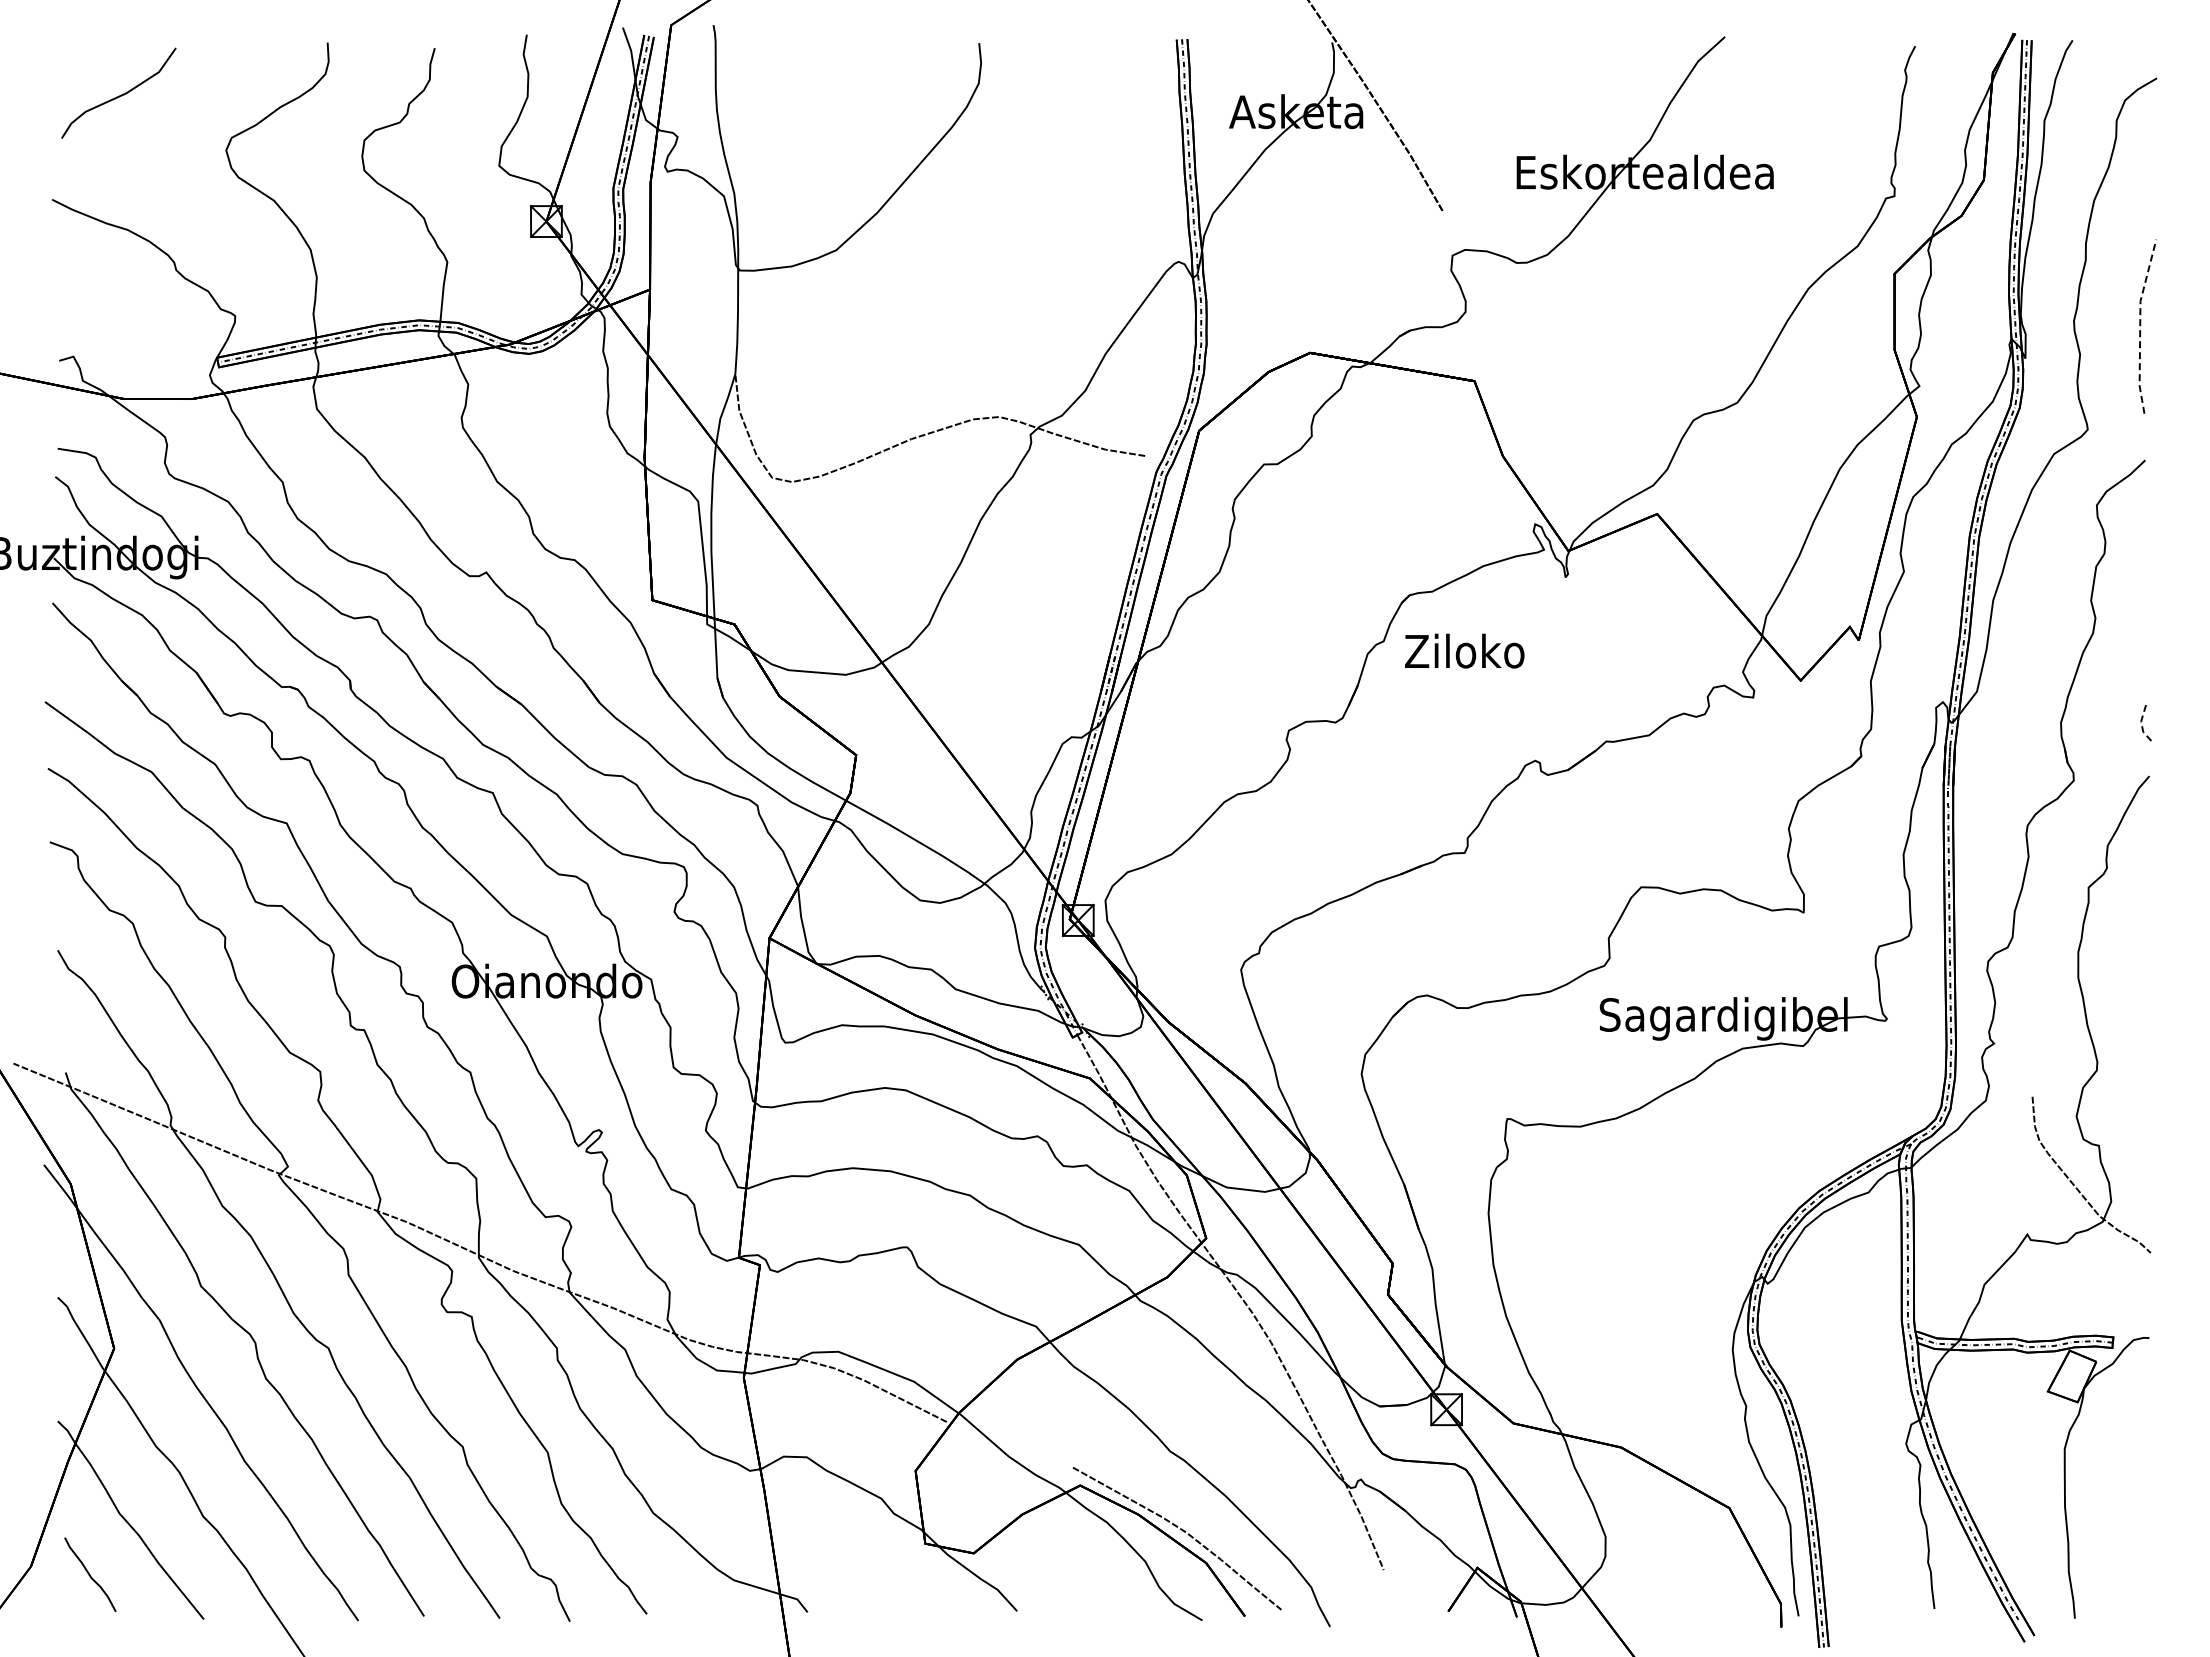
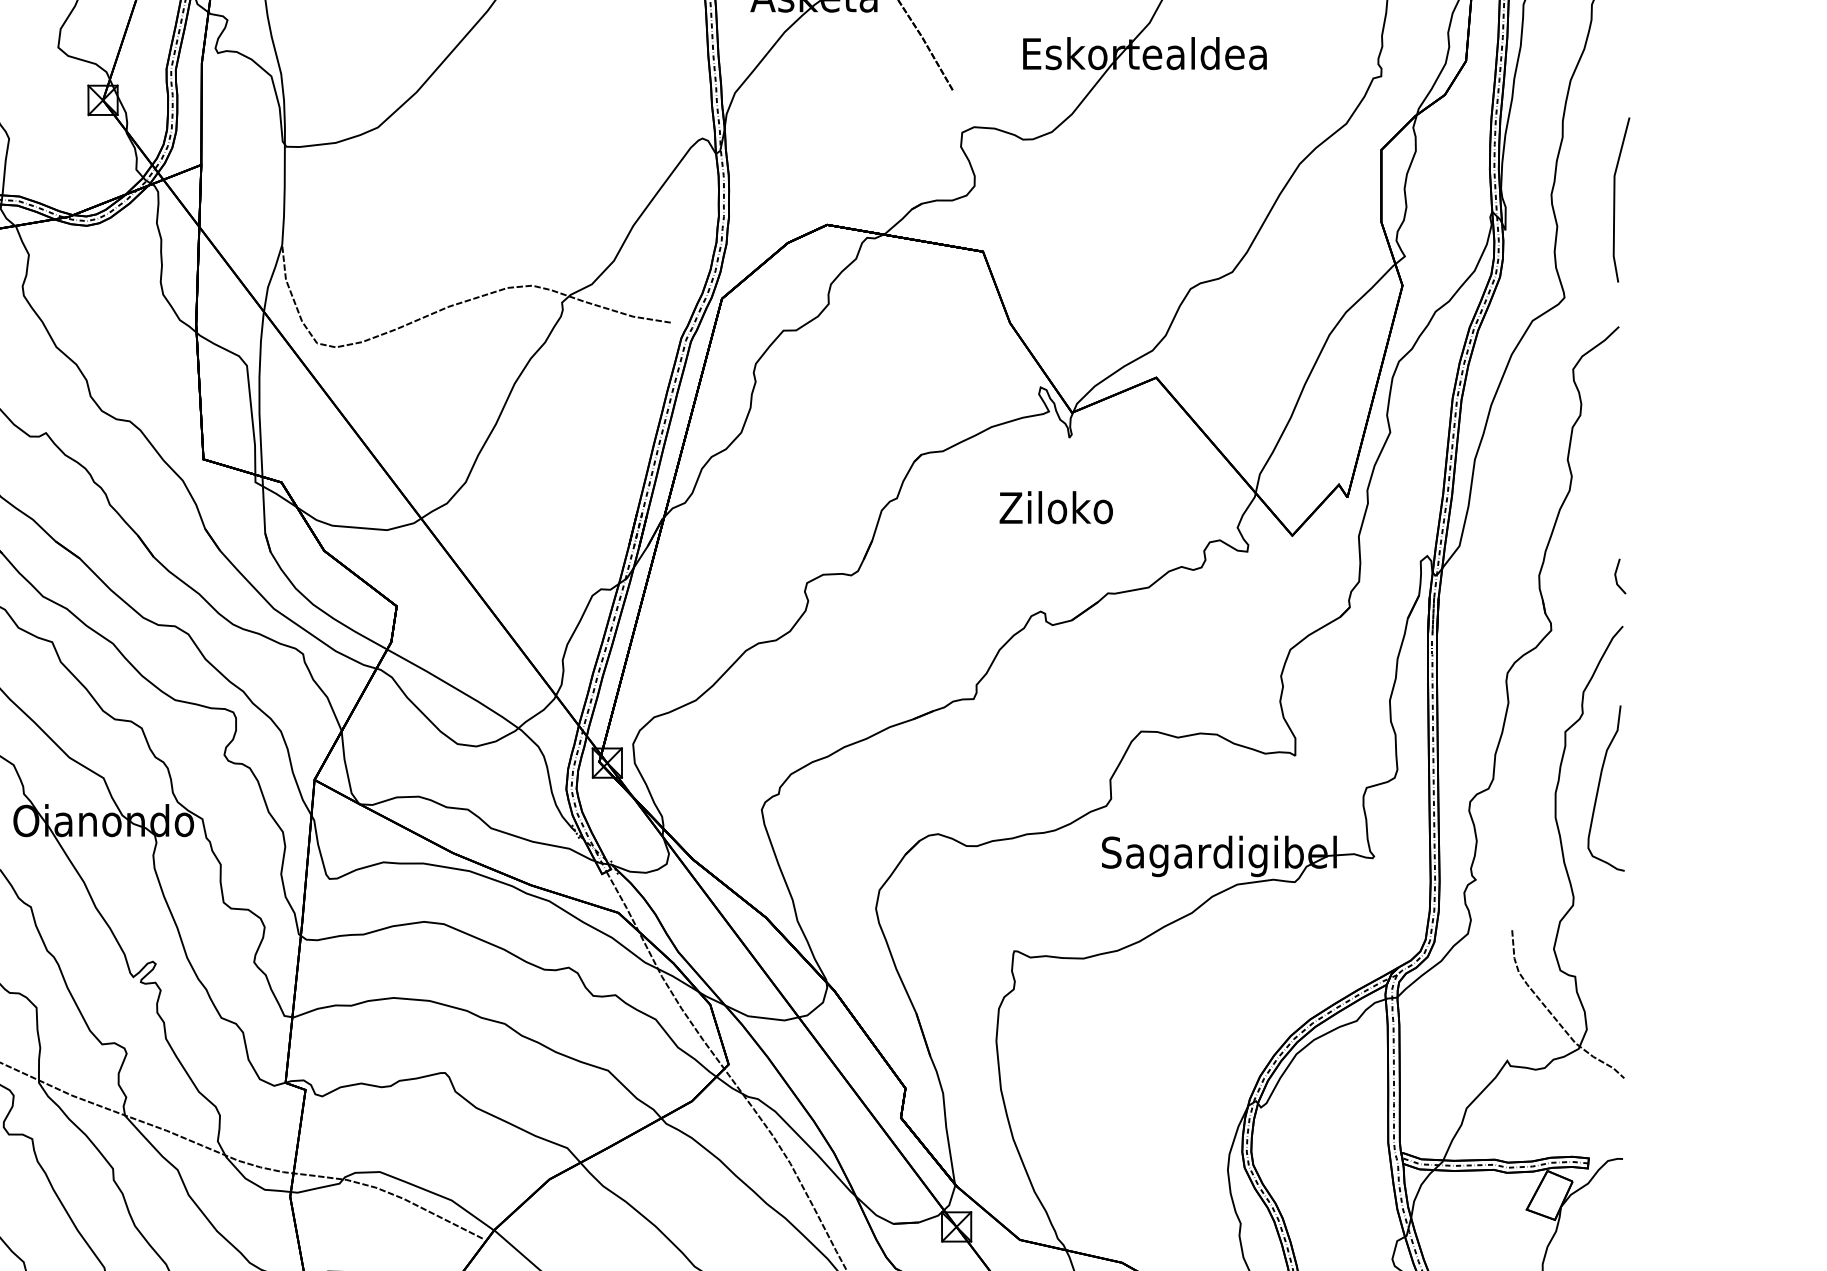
line: (2140, 326) -> (1614, 199), dashed -> solid
text: (1464, 650) -> (1056, 507), moved
line: (2141, 725) -> (1615, 578), dashed -> solid
curve: (2124, 946) -> (1599, 787), added

